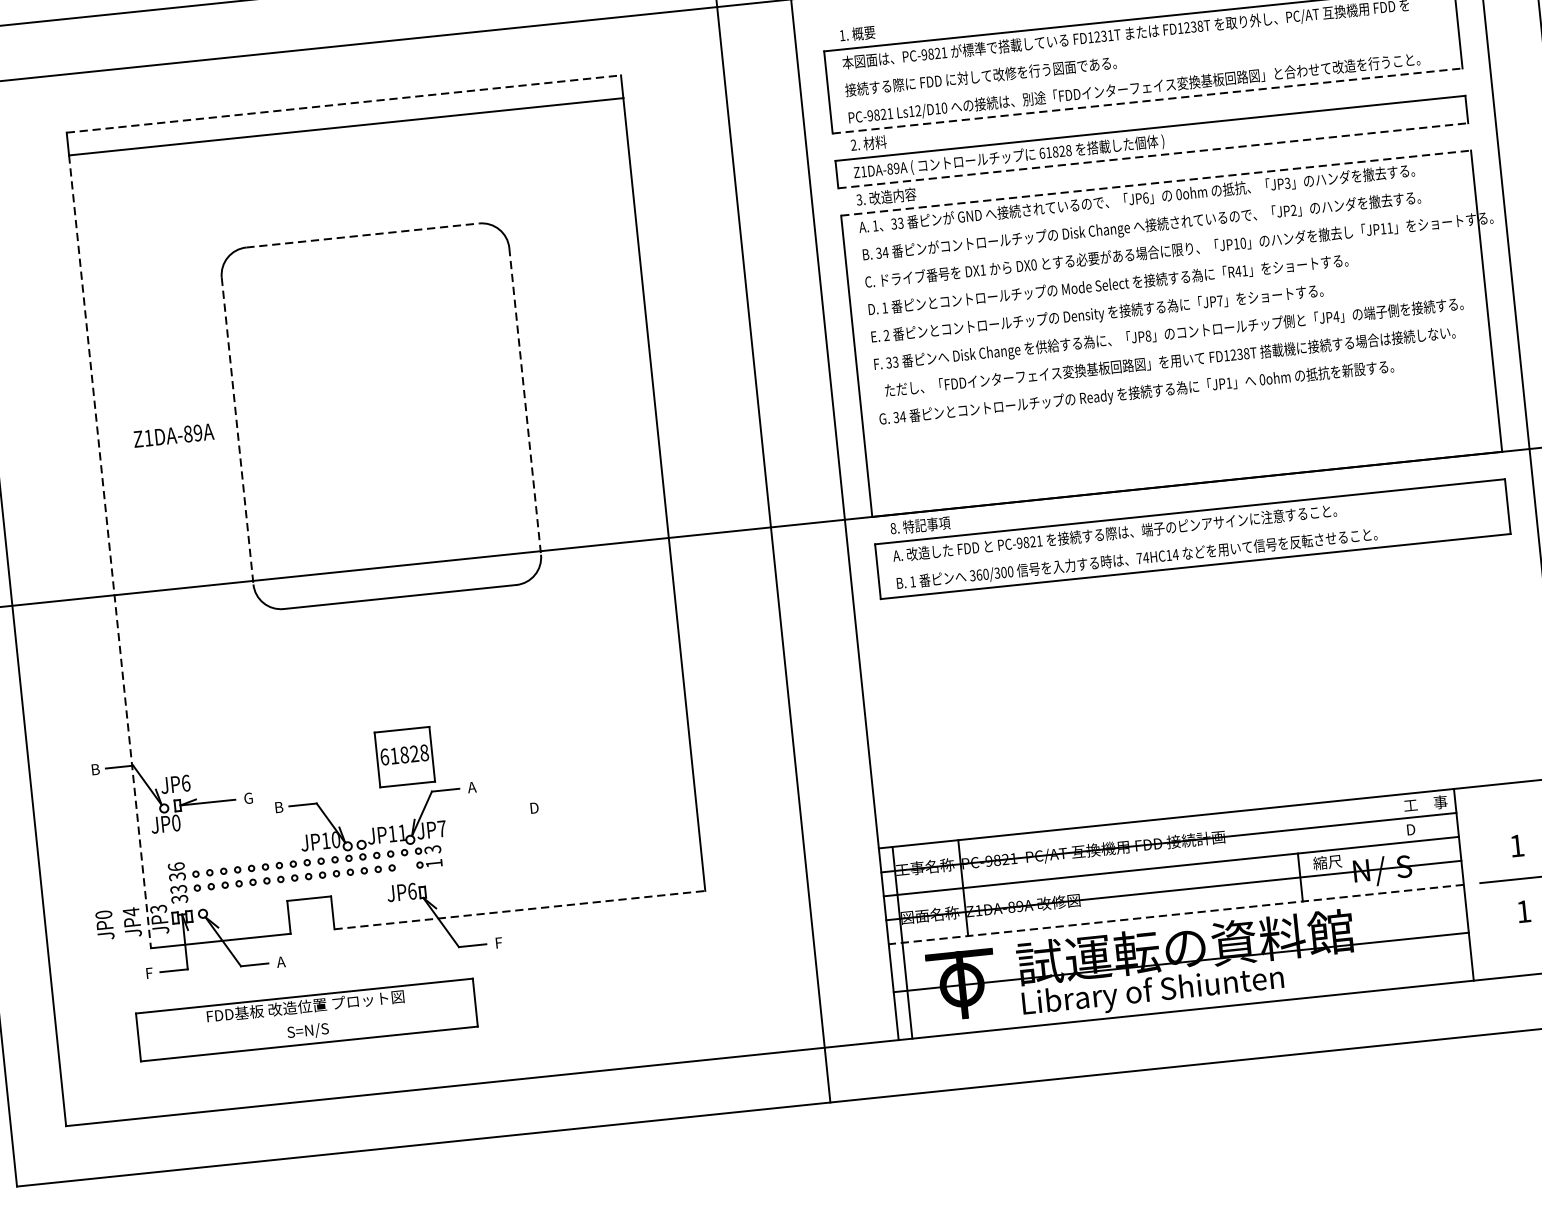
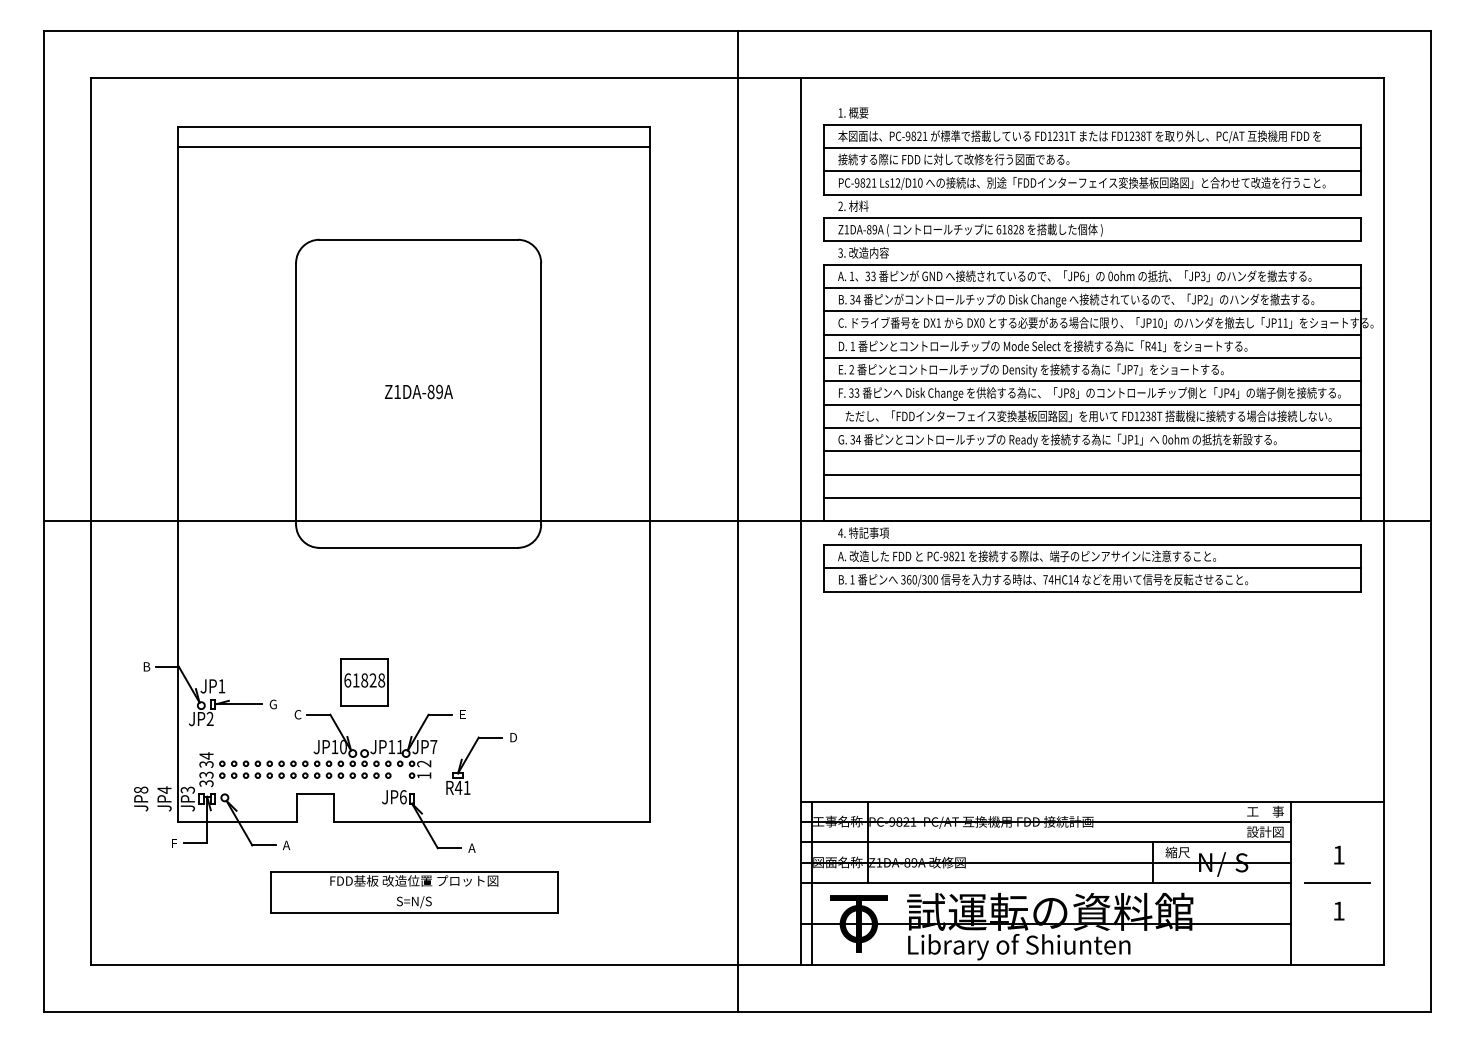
line: (1141, 46) -> (1091, 148), added
line: (1143, 73) -> (1091, 171), added
line: (1147, 100) -> (1092, 194), dashed -> solid
line: (344, 104) -> (414, 127), dashed -> solid
line: (1153, 155) -> (1092, 241), dashed -> solid
line: (1156, 182) -> (1092, 264), dashed -> solid
line: (1158, 211) -> (1091, 288), added
line: (363, 235) -> (419, 239), dashed -> solid
line: (1160, 238) -> (1091, 311), added
line: (1163, 265) -> (1091, 334), added
line: (1166, 293) -> (1091, 358), added
line: (1169, 320) -> (1091, 381), added
line: (1172, 347) -> (1091, 404), added
line: (1175, 375) -> (1091, 428), added
line: (525, 401) -> (541, 393), dashed -> solid
line: (1177, 402) -> (1091, 451), added
line: (1180, 429) -> (1091, 474), added
line: (238, 430) -> (296, 393), dashed -> solid
text: (173, 435) -> (418, 391), moved
line: (1183, 457) -> (1091, 498), added
text: (893, 527) -> (840, 532), 8. -> 4.
line: (1192, 539) -> (1091, 568), added
line: (109, 551) -> (177, 484), dashed -> solid
part: (404, 757) -> (364, 682), moved
text: (185, 783) -> (221, 686), JP6 -> JP1
text: (471, 787) -> (462, 714), A -> E
text: (278, 807) -> (297, 714), B -> C
text: (175, 823) -> (209, 719), JP0 -> JP2
text: (1428, 827) -> (1265, 831), D -> 設計図
part: (483, 839) -> (467, 759), added
text: (433, 849) -> (424, 763), 3 -> 2
text: (176, 866) -> (206, 755), 36 -> 34
line: (520, 910) -> (492, 822), dashed -> solid
text: (103, 914) -> (140, 789), JP0 -> JP8
line: (1176, 914) -> (1045, 883), dashed -> solid
text: (498, 942) -> (471, 847), F -> A
part: (307, 1020) -> (414, 892), moved

